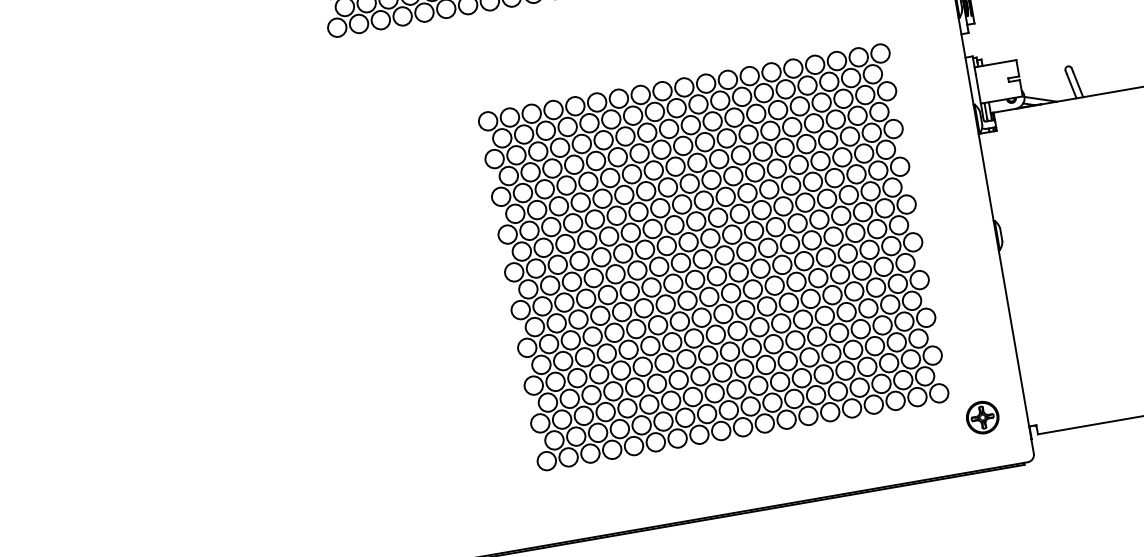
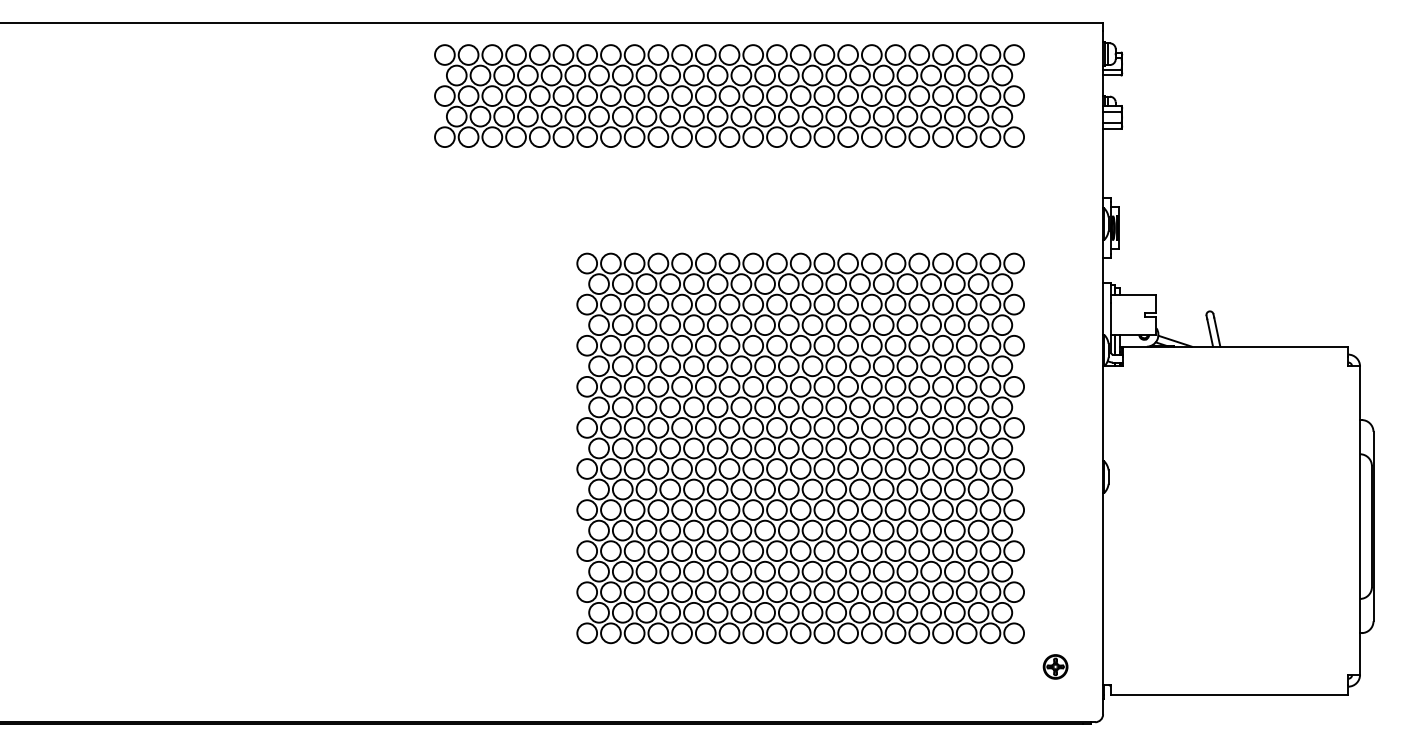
part: (982, 417) -> (1055, 666), size x0.7

